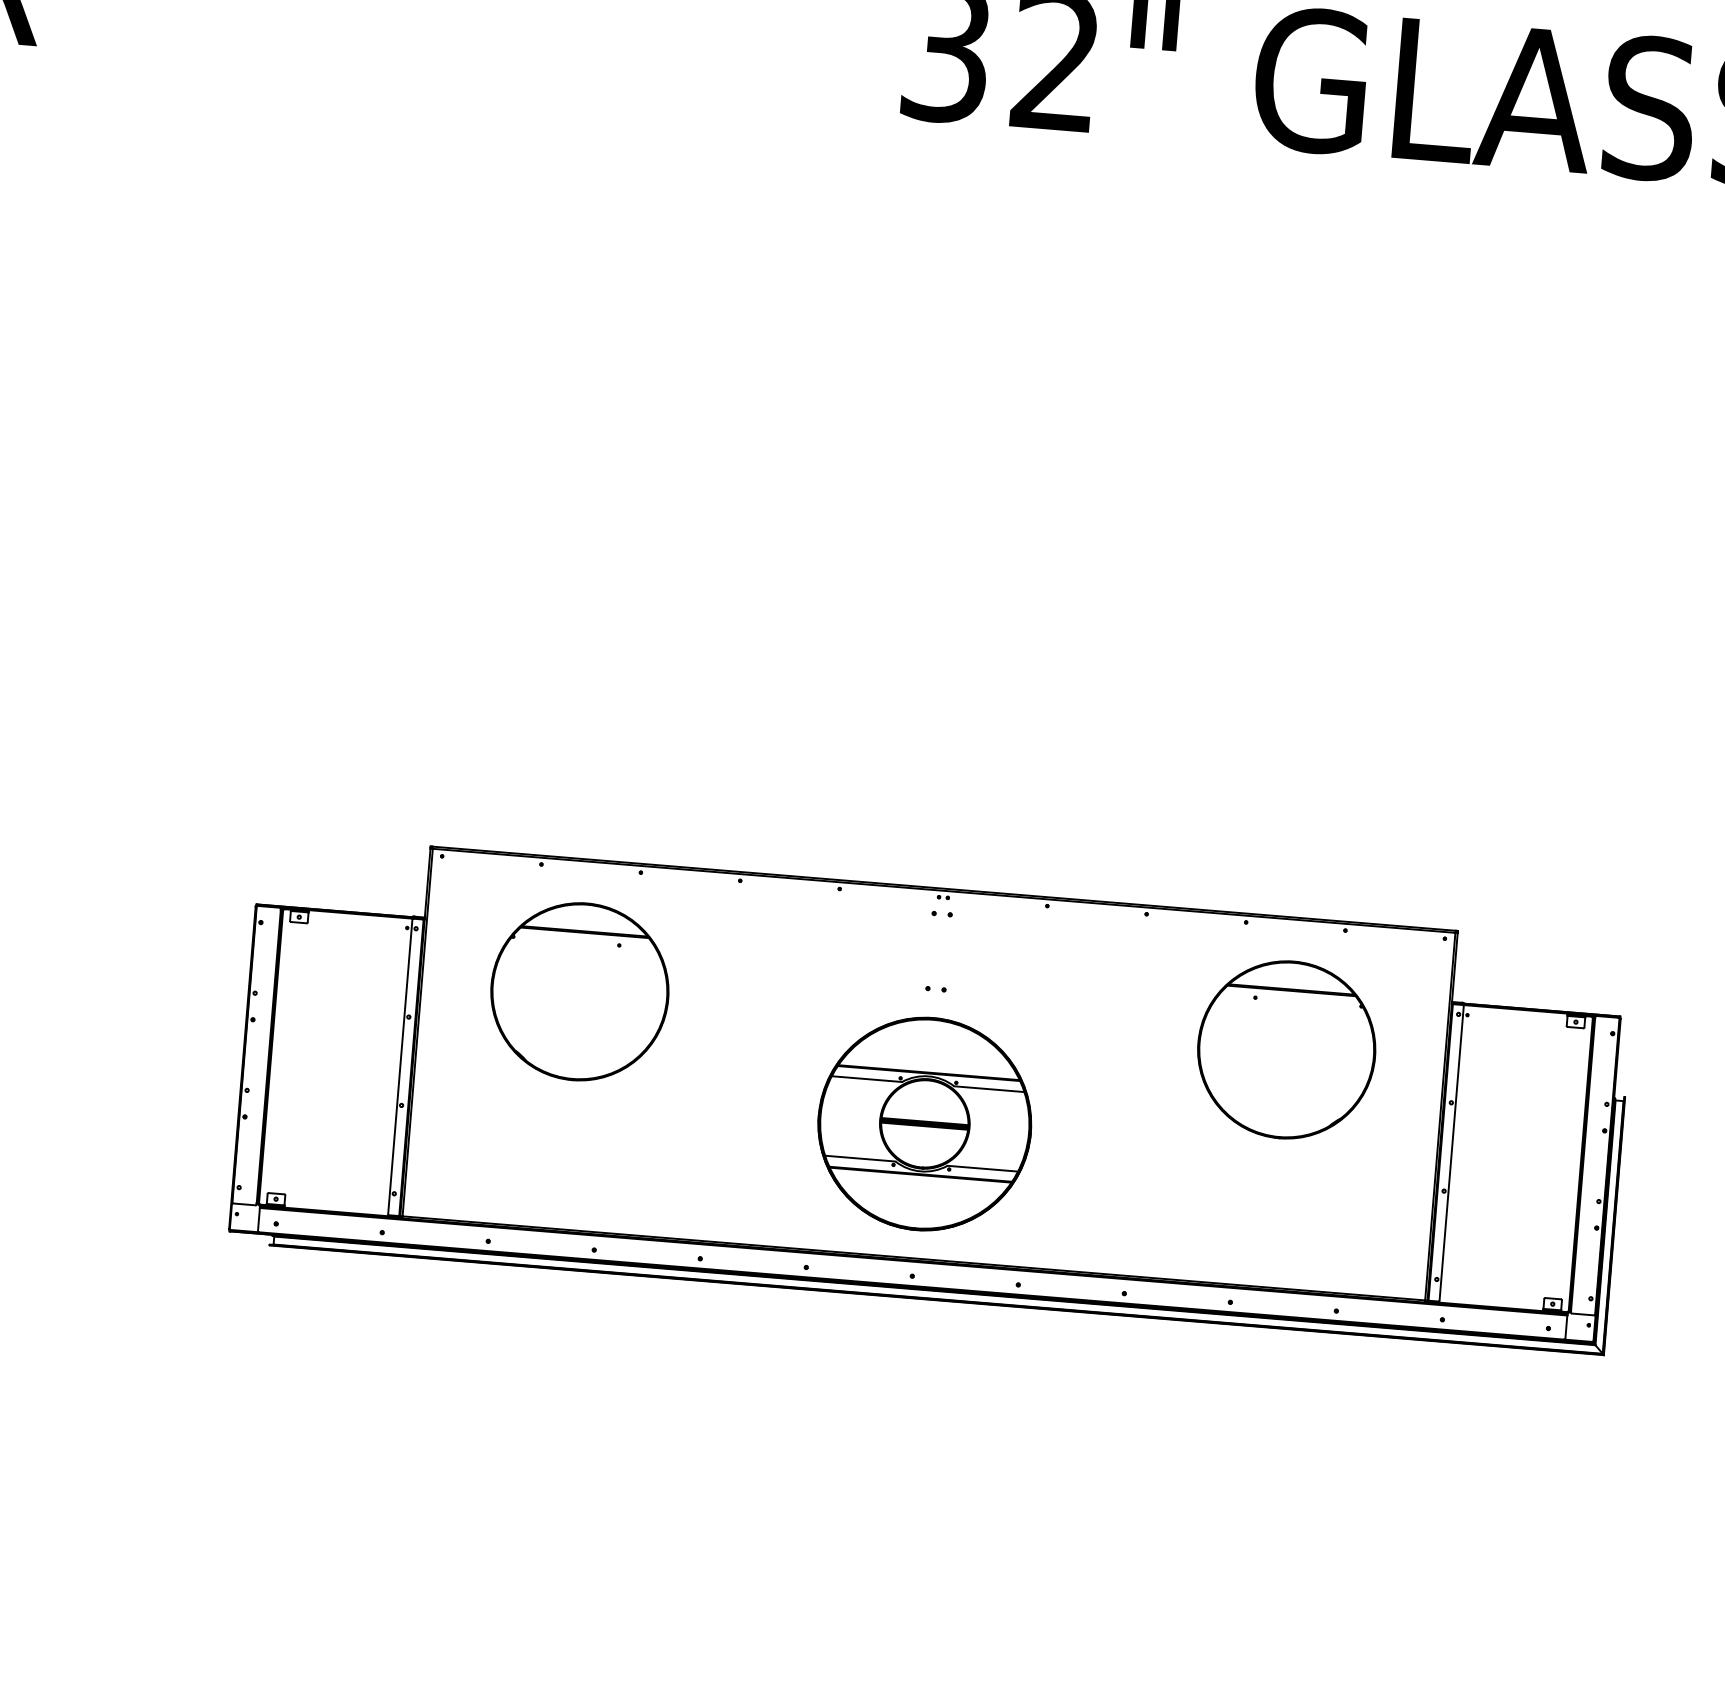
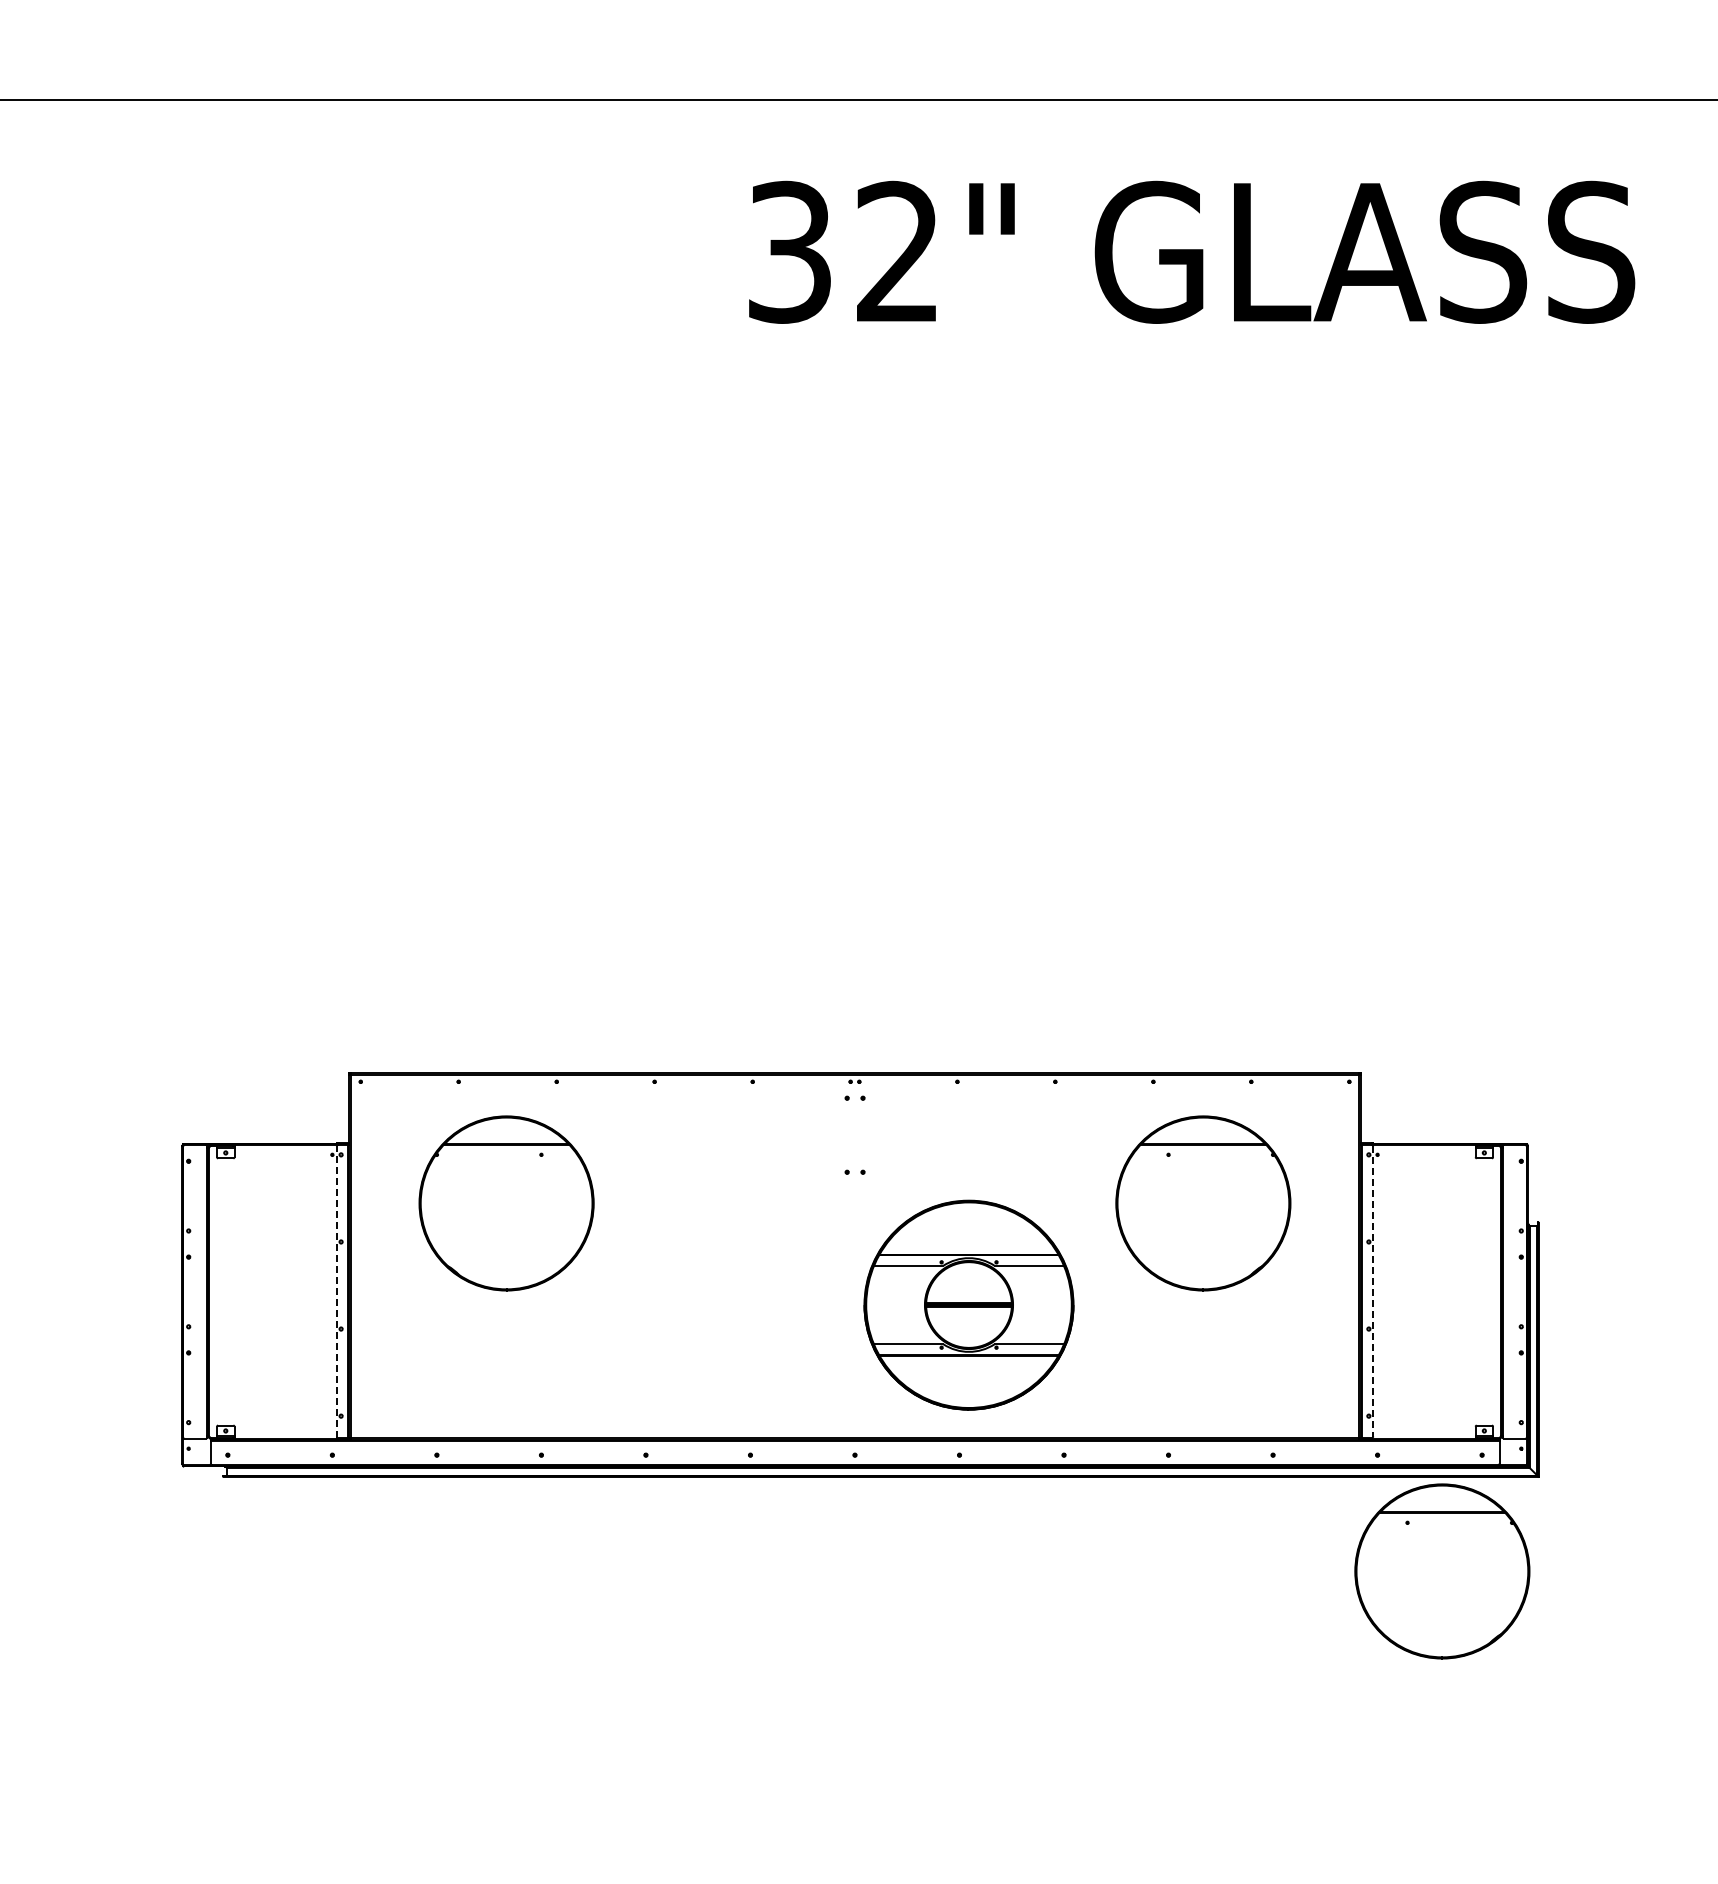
line: (400, 1066) -> (336, 1291), solid -> dashed
part: (924, 1123) -> (968, 1304), moved
line: (1451, 1153) -> (1373, 1291), solid -> dashed
part: (1498, 1443) -> (1442, 1571), added

